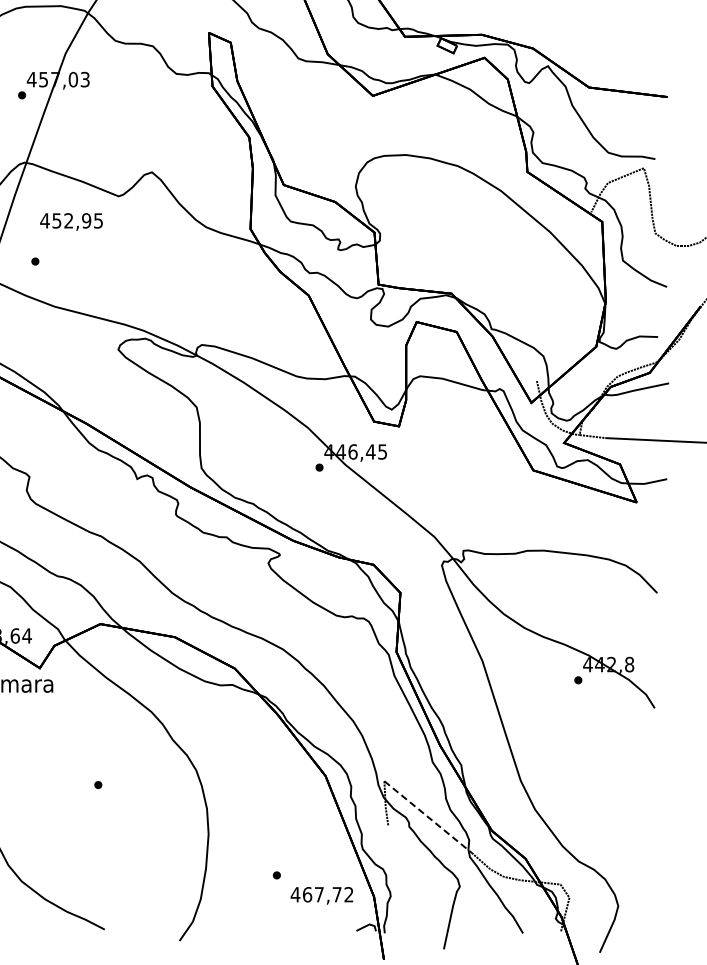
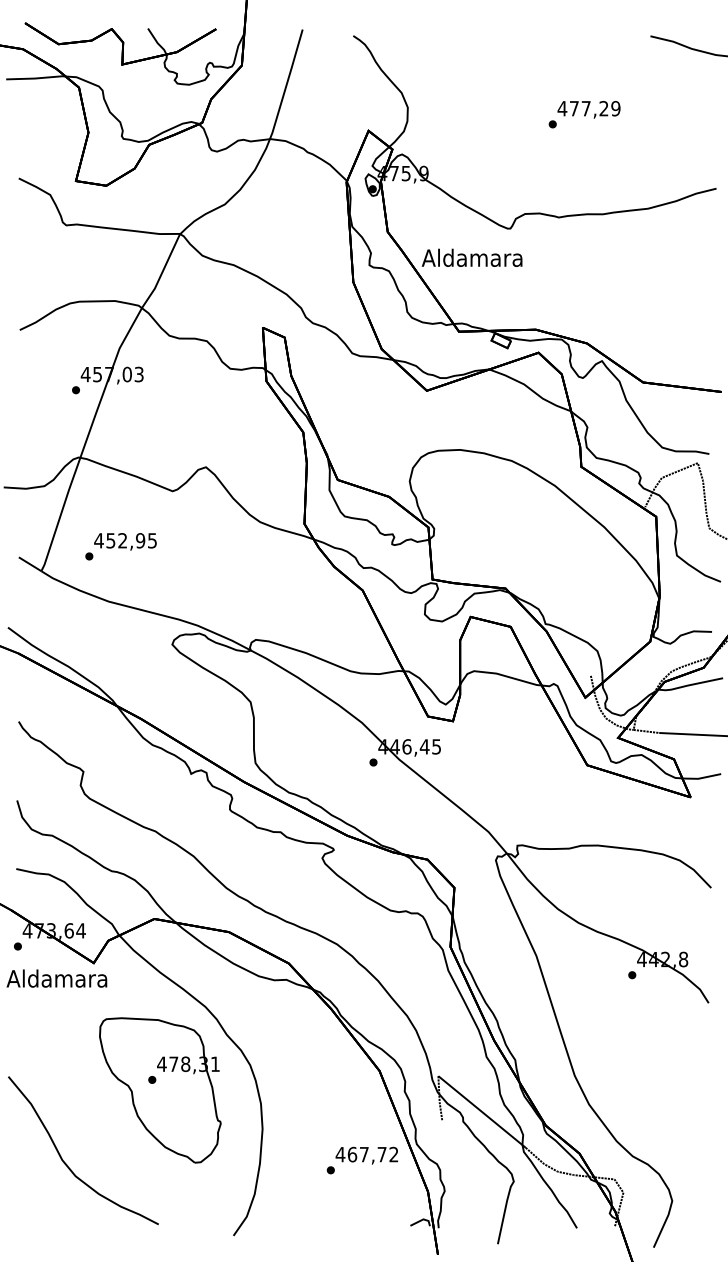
text: (71, 221) -> (125, 541), moved
part: (106, 795) -> (160, 1090), added
line: (428, 816) -> (482, 1111), dashed -> solid
text: (321, 895) -> (366, 1155), moved

